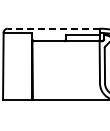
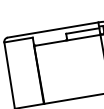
line: (53, 28) -> (52, 29), dashed -> solid

